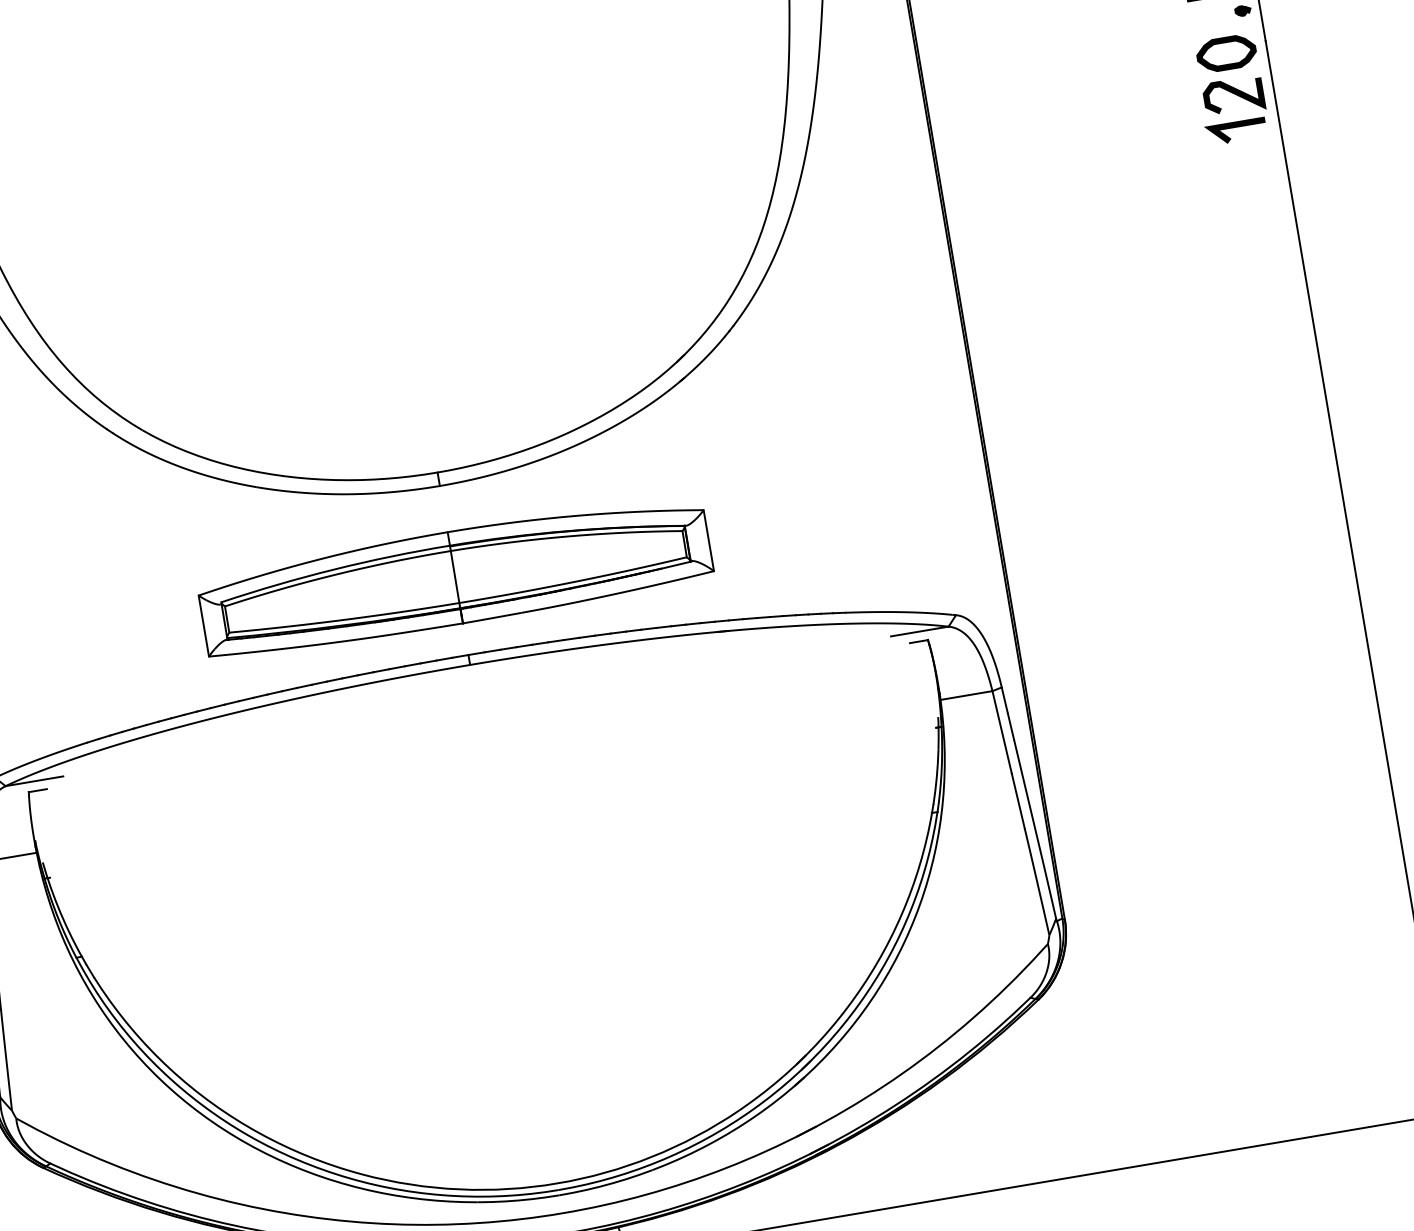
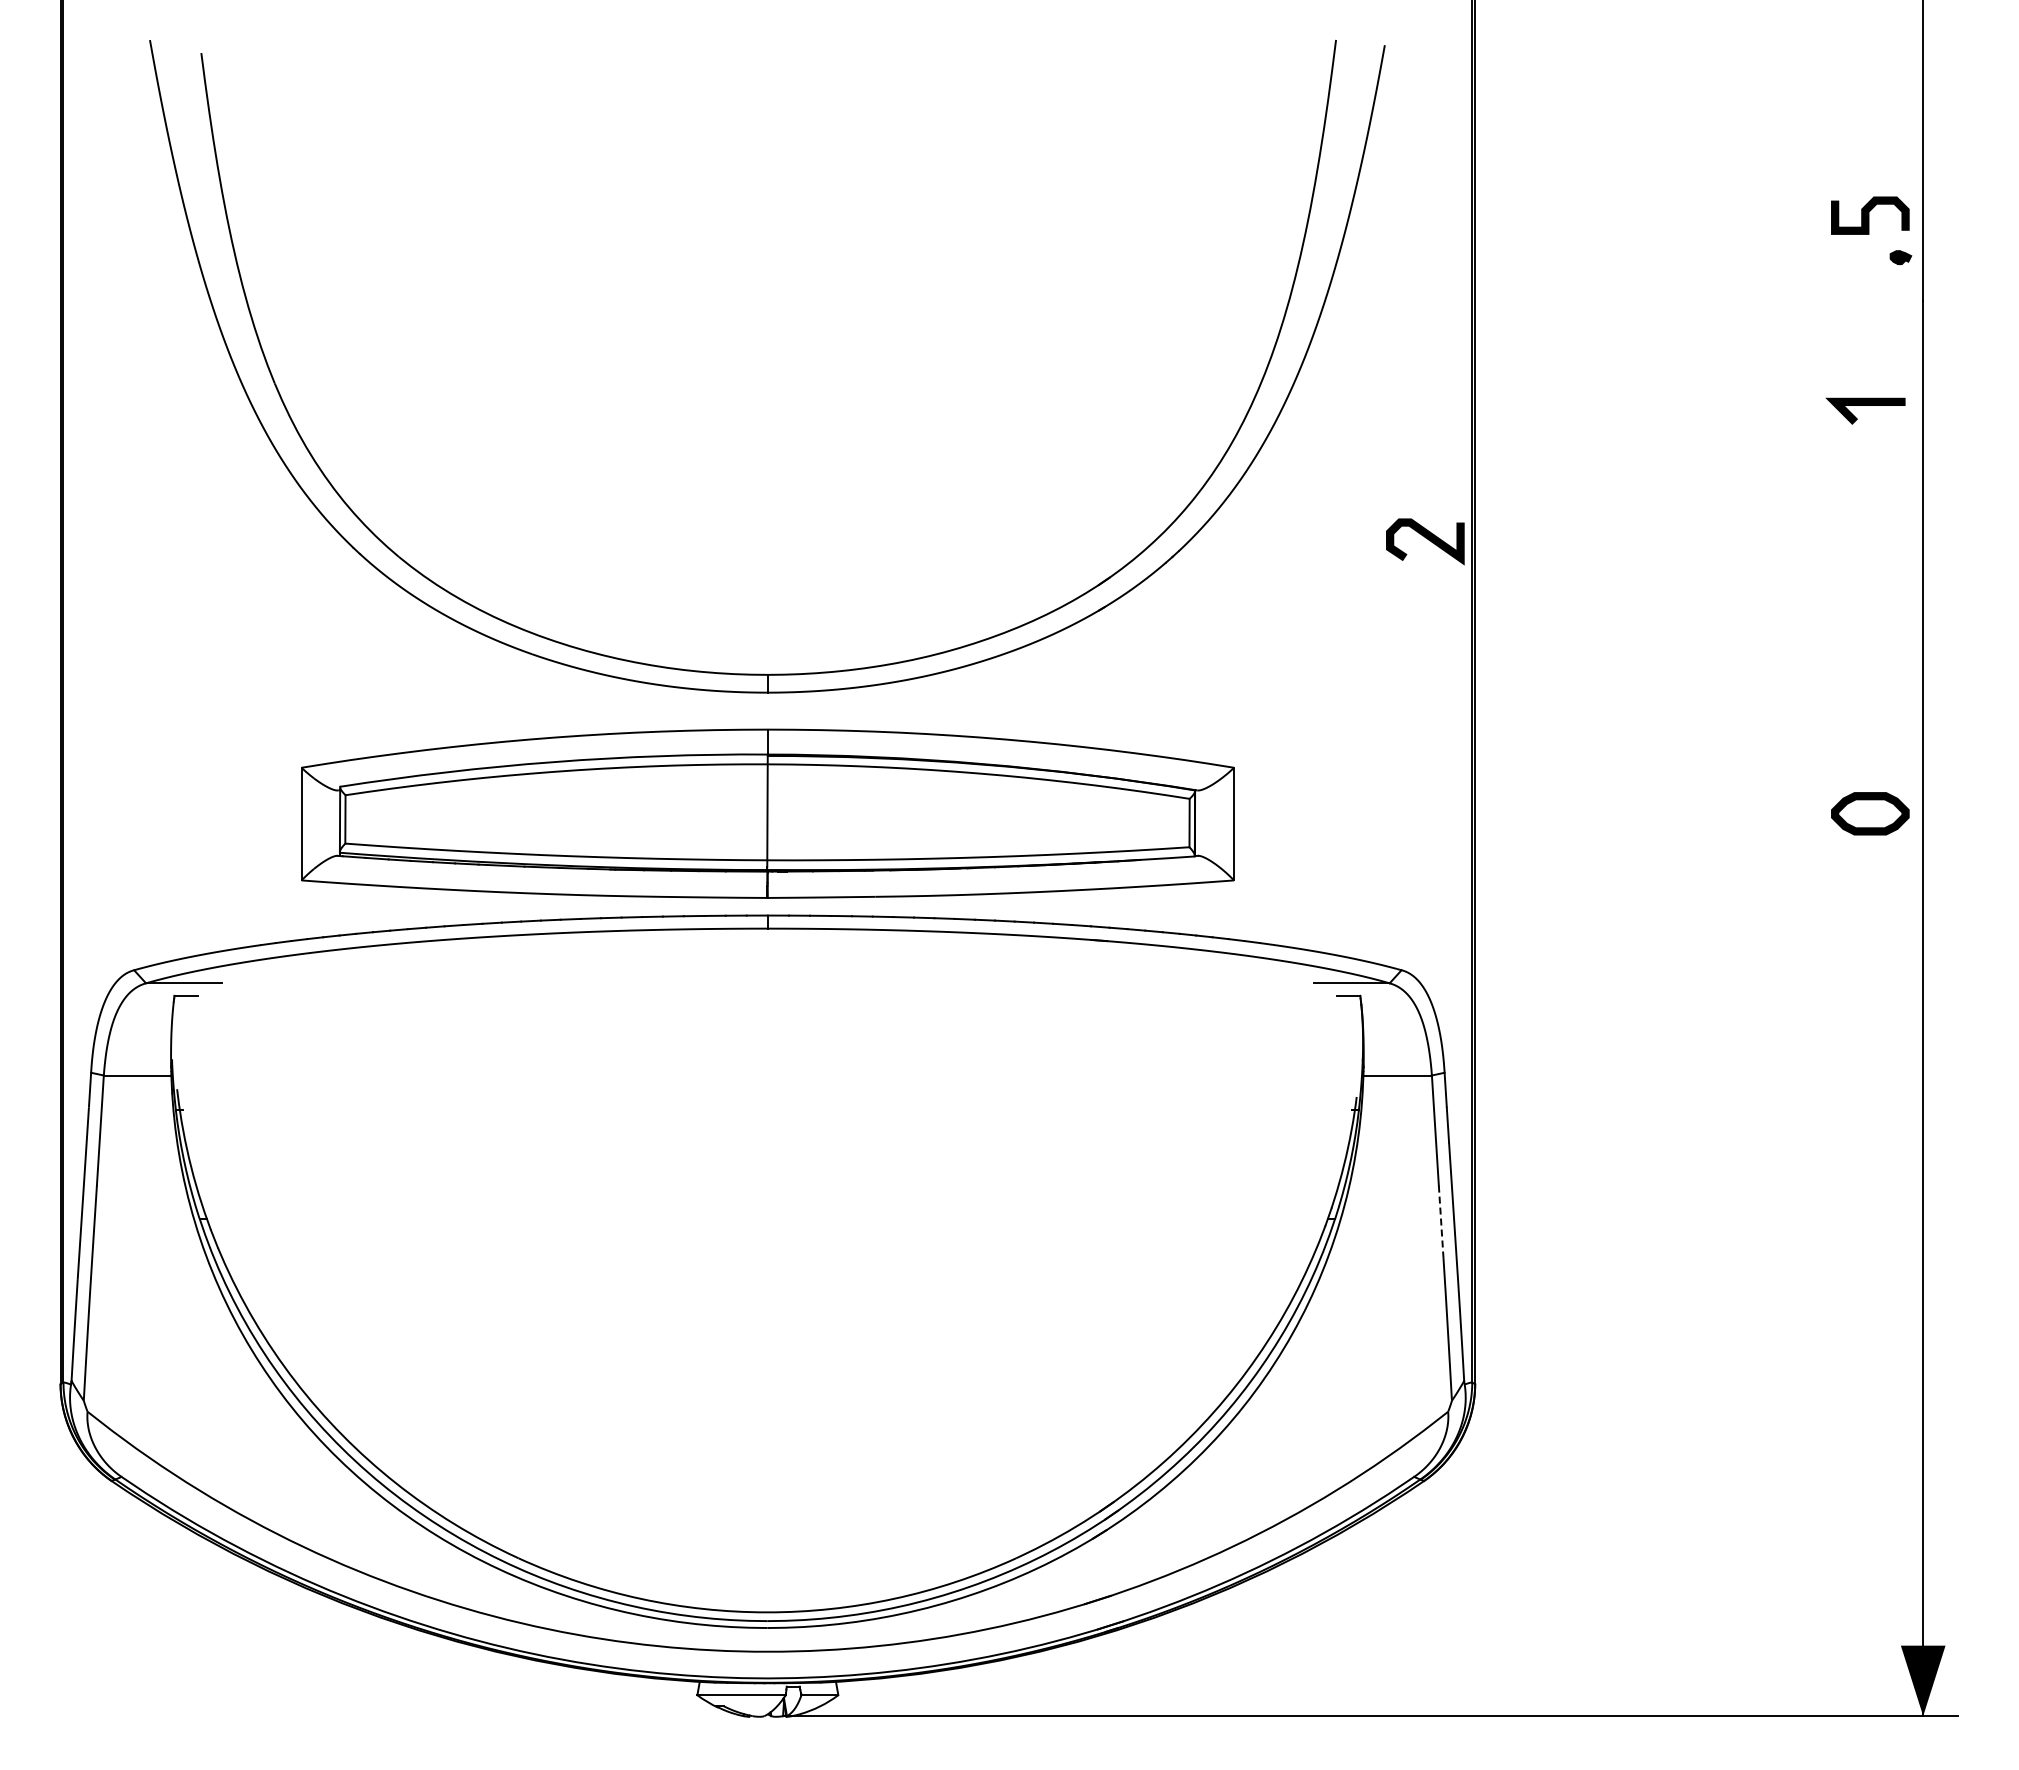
part: (1226, 53) -> (1870, 813), moved
curve: (1235, 94) -> (1427, 539), moved
part: (455, 577) -> (767, 813), size x1.4
line: (1018, 801) -> (1441, 1222), solid -> dashed

